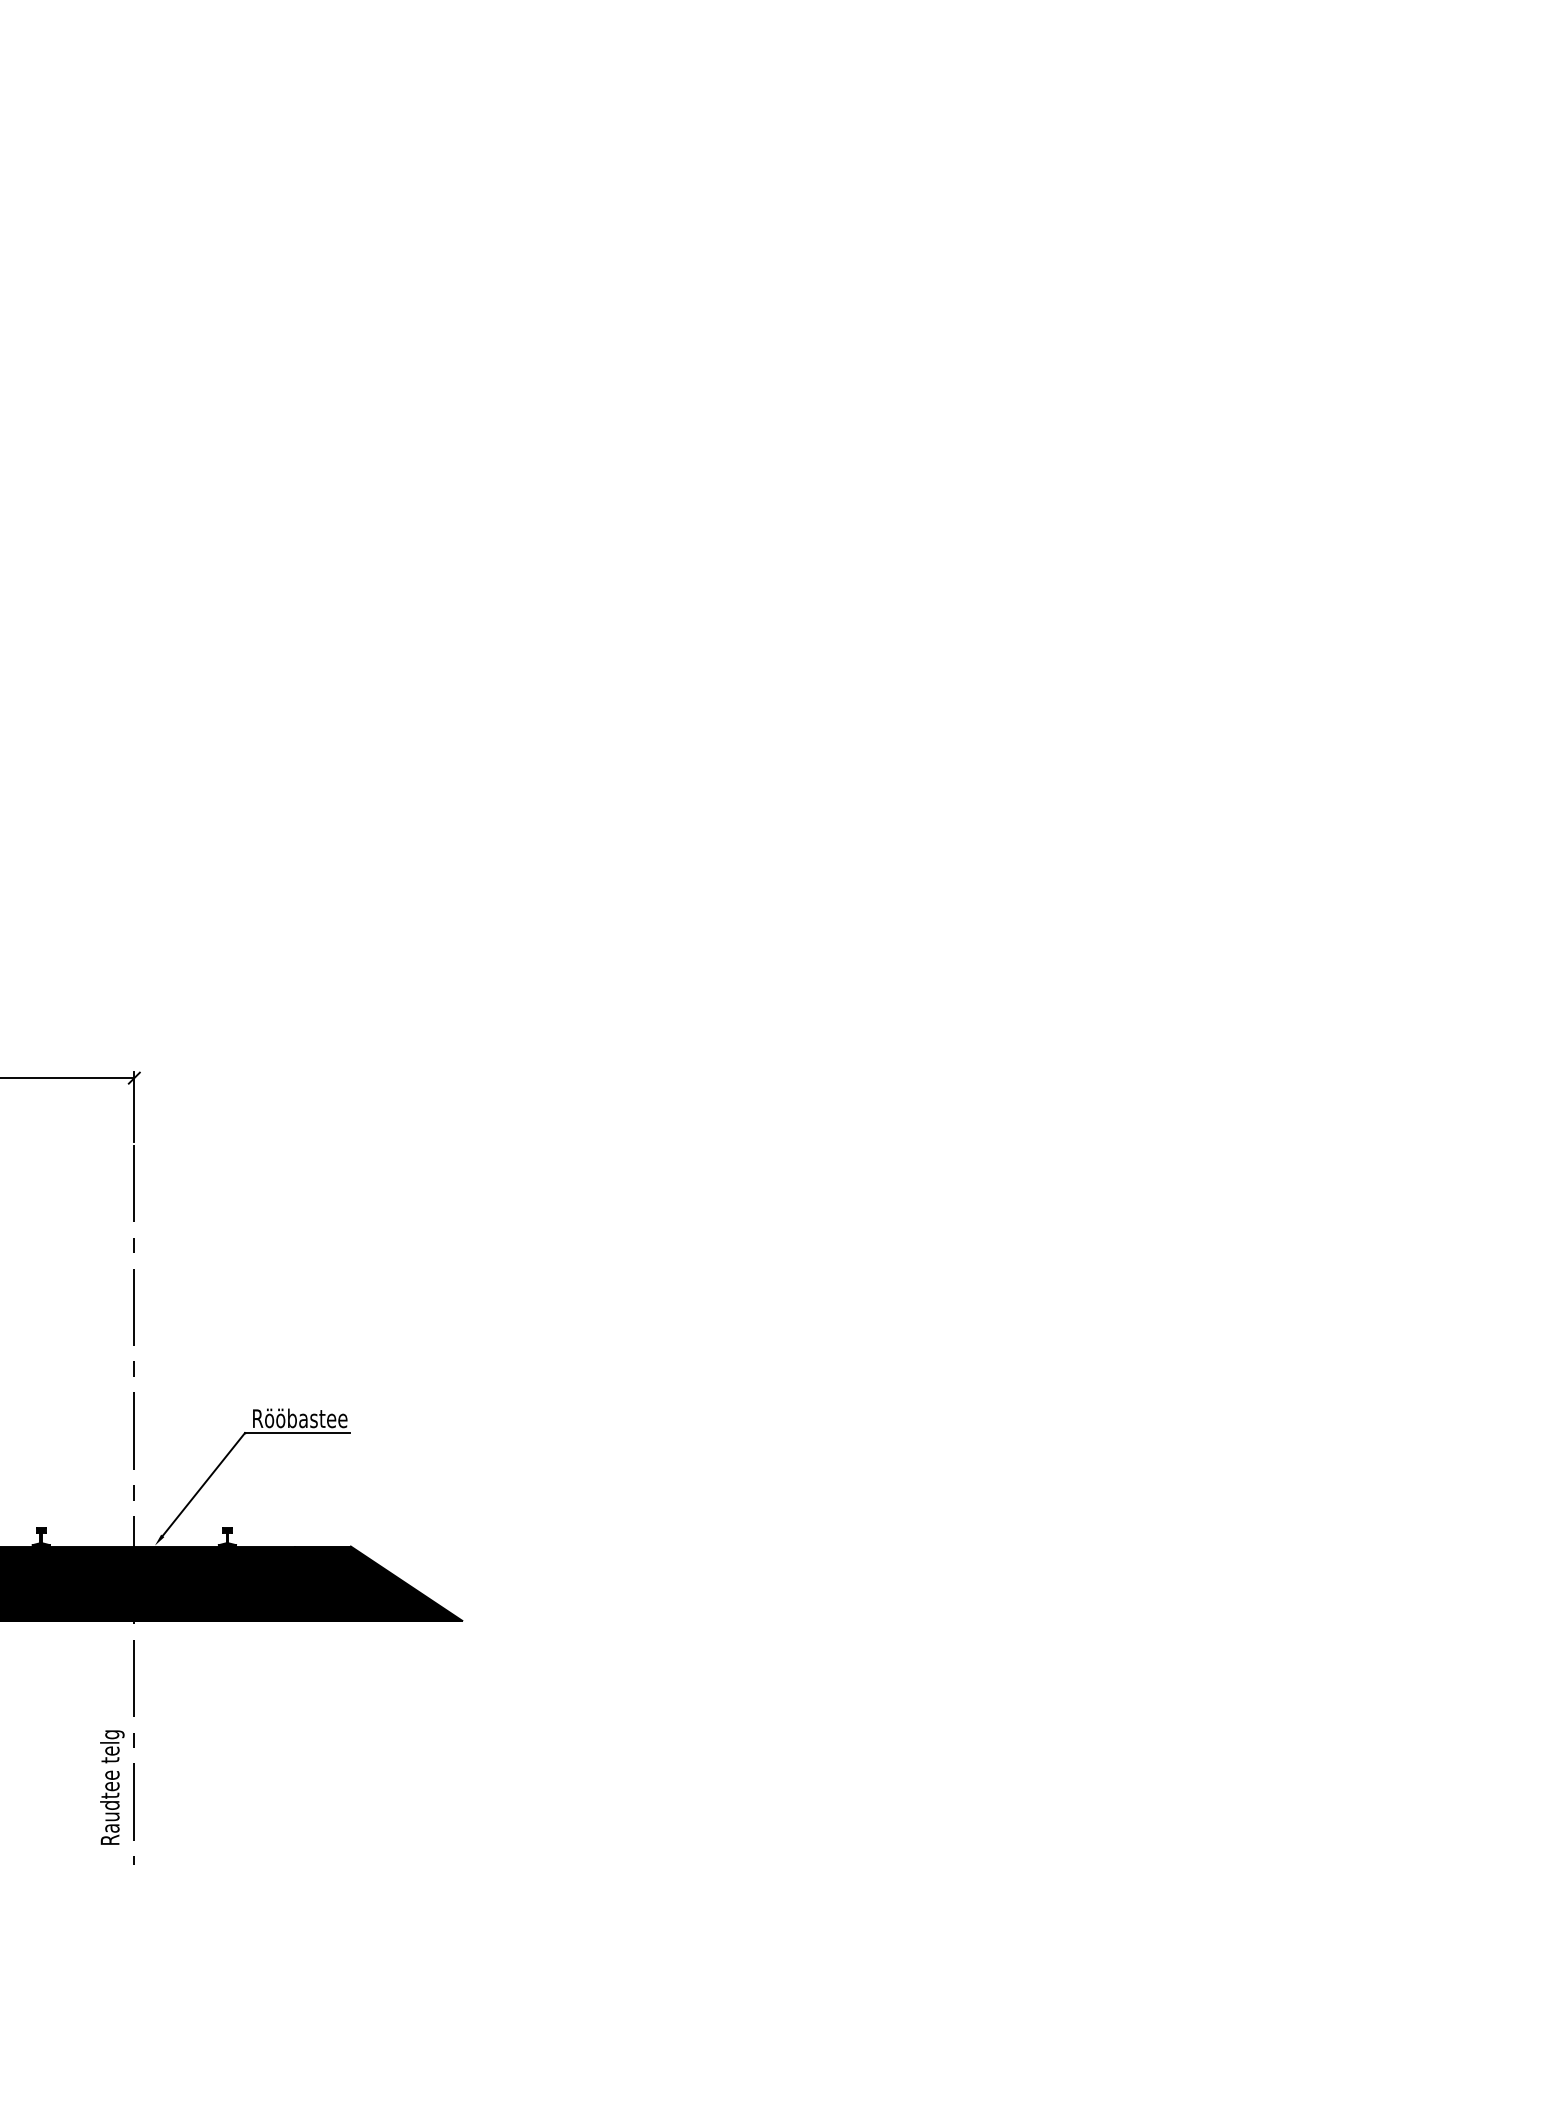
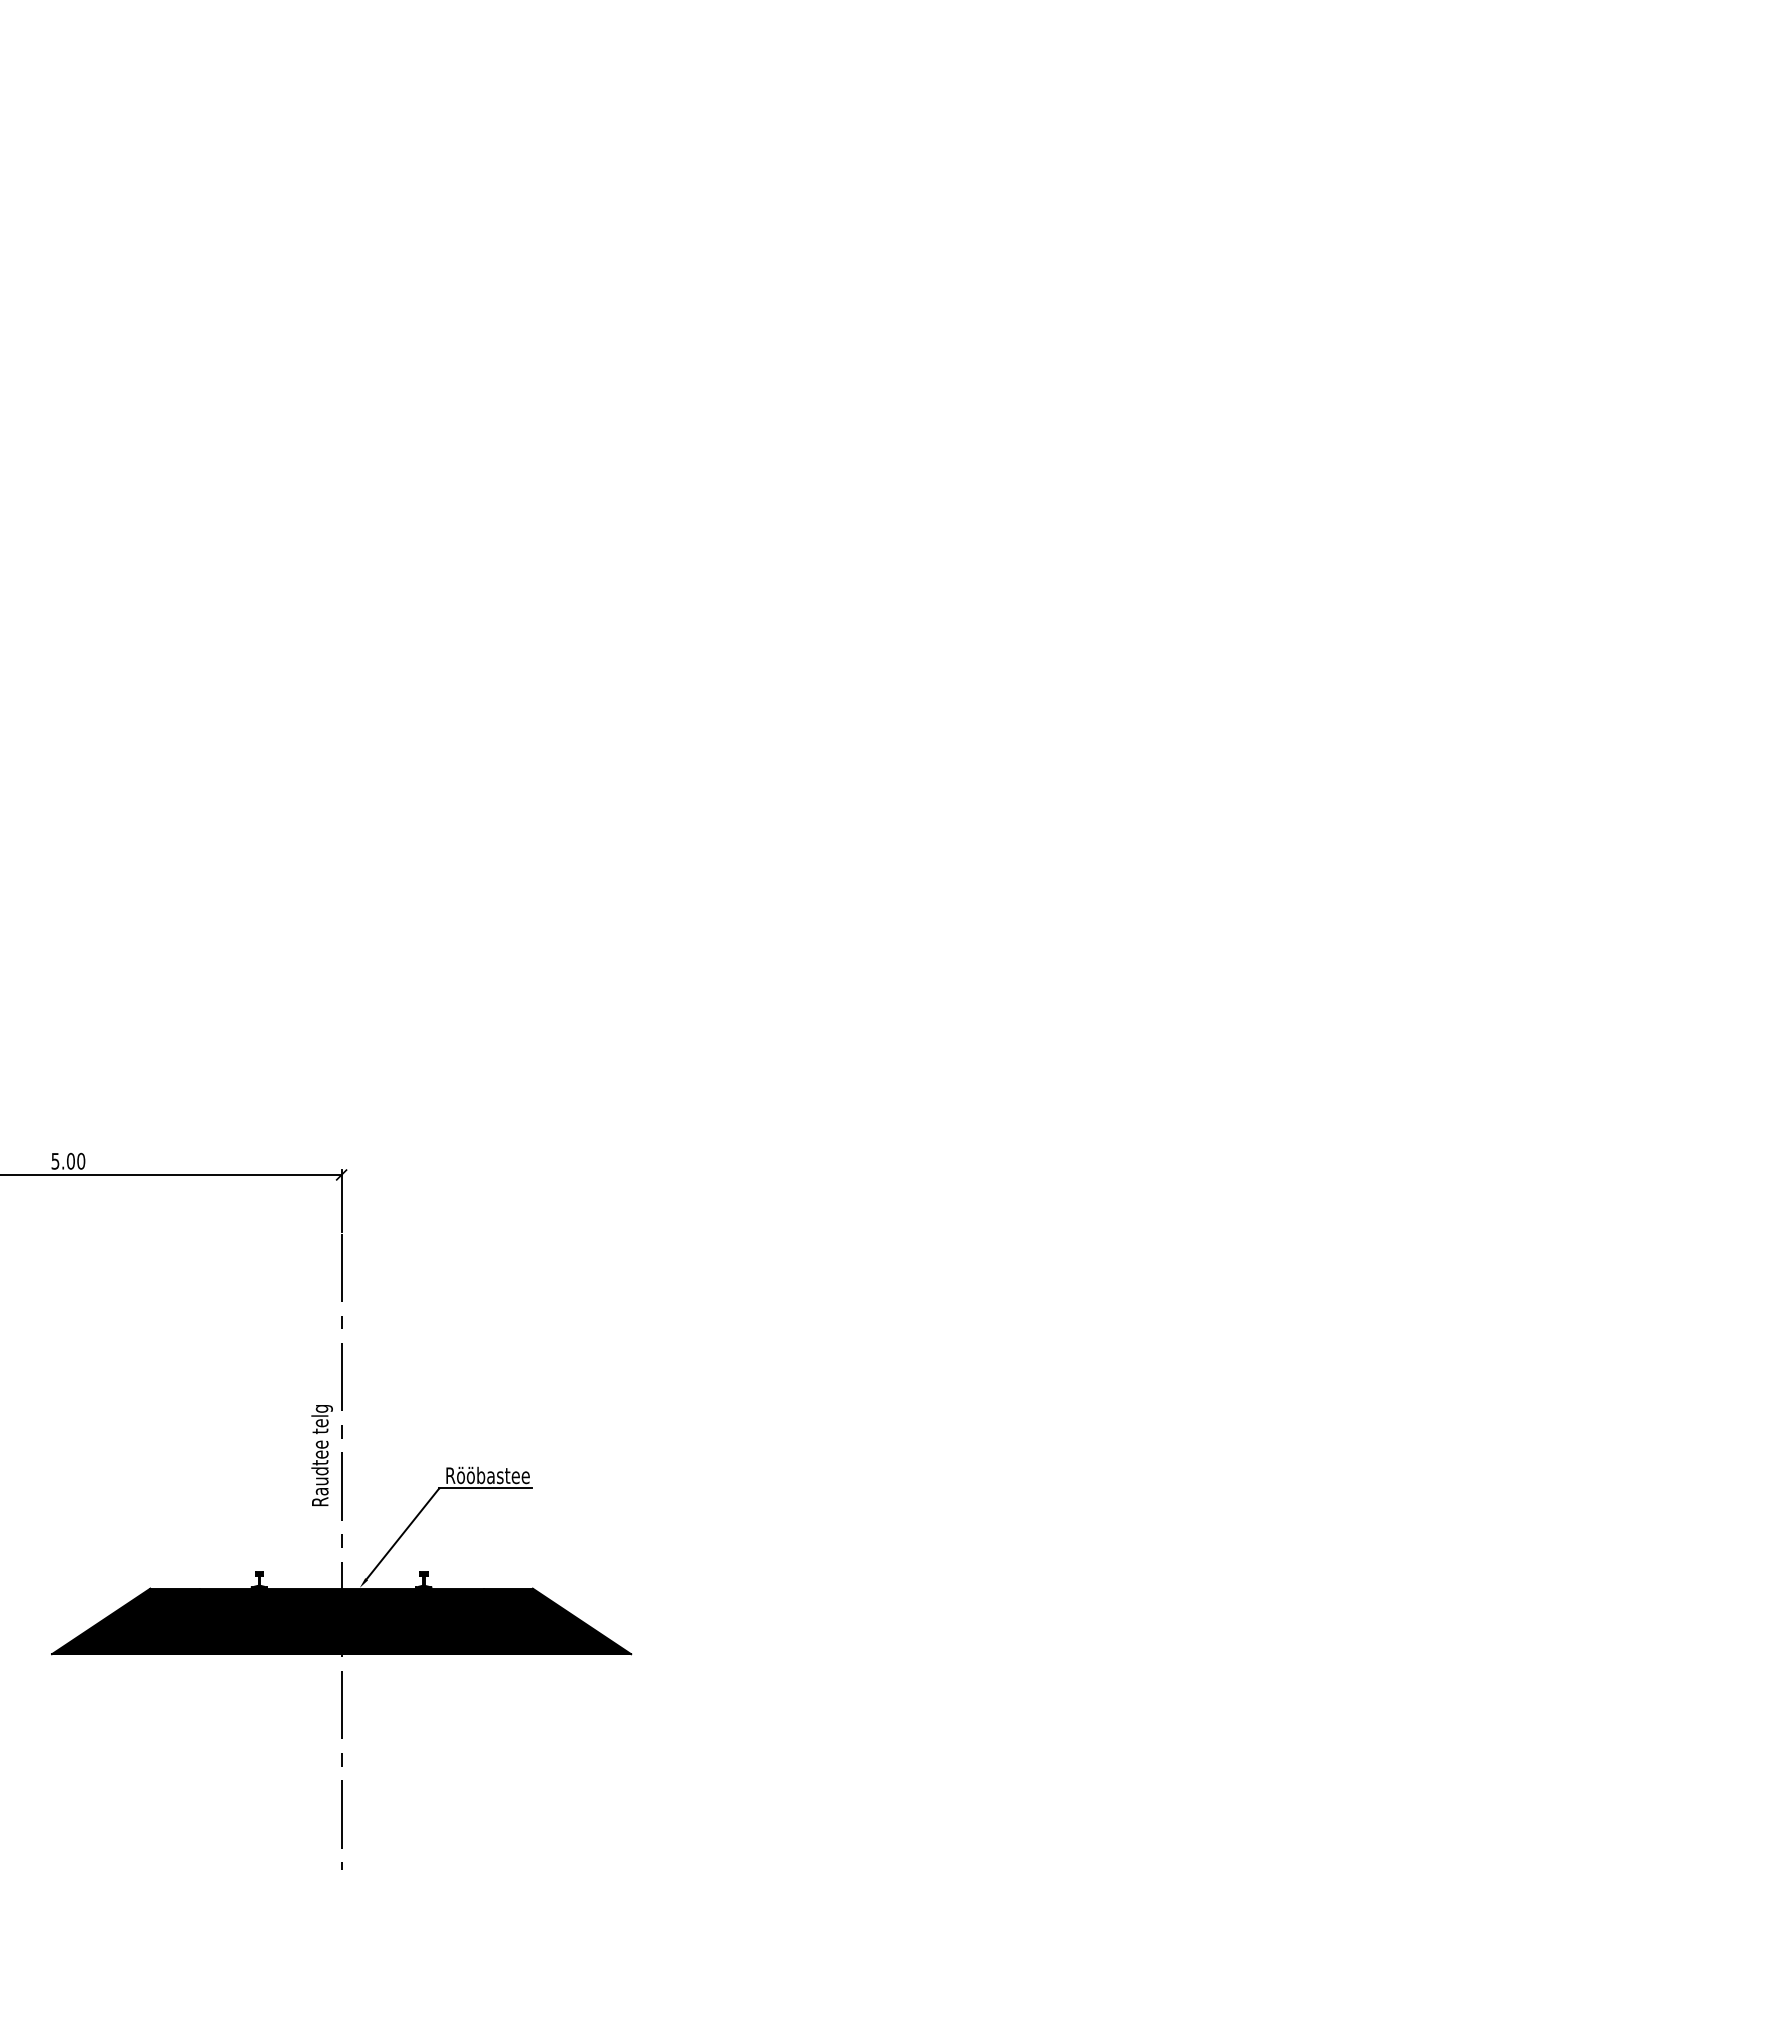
text: (111, 1787) -> (321, 1455), moved

